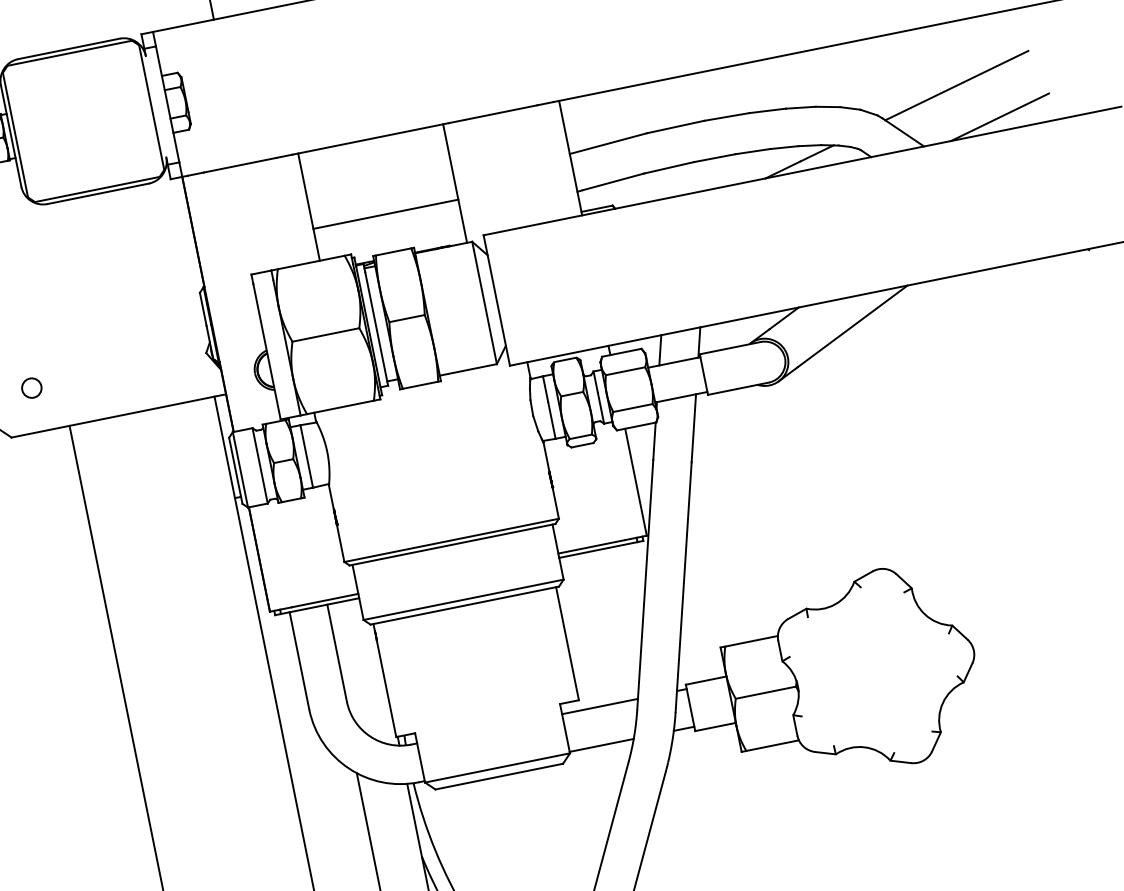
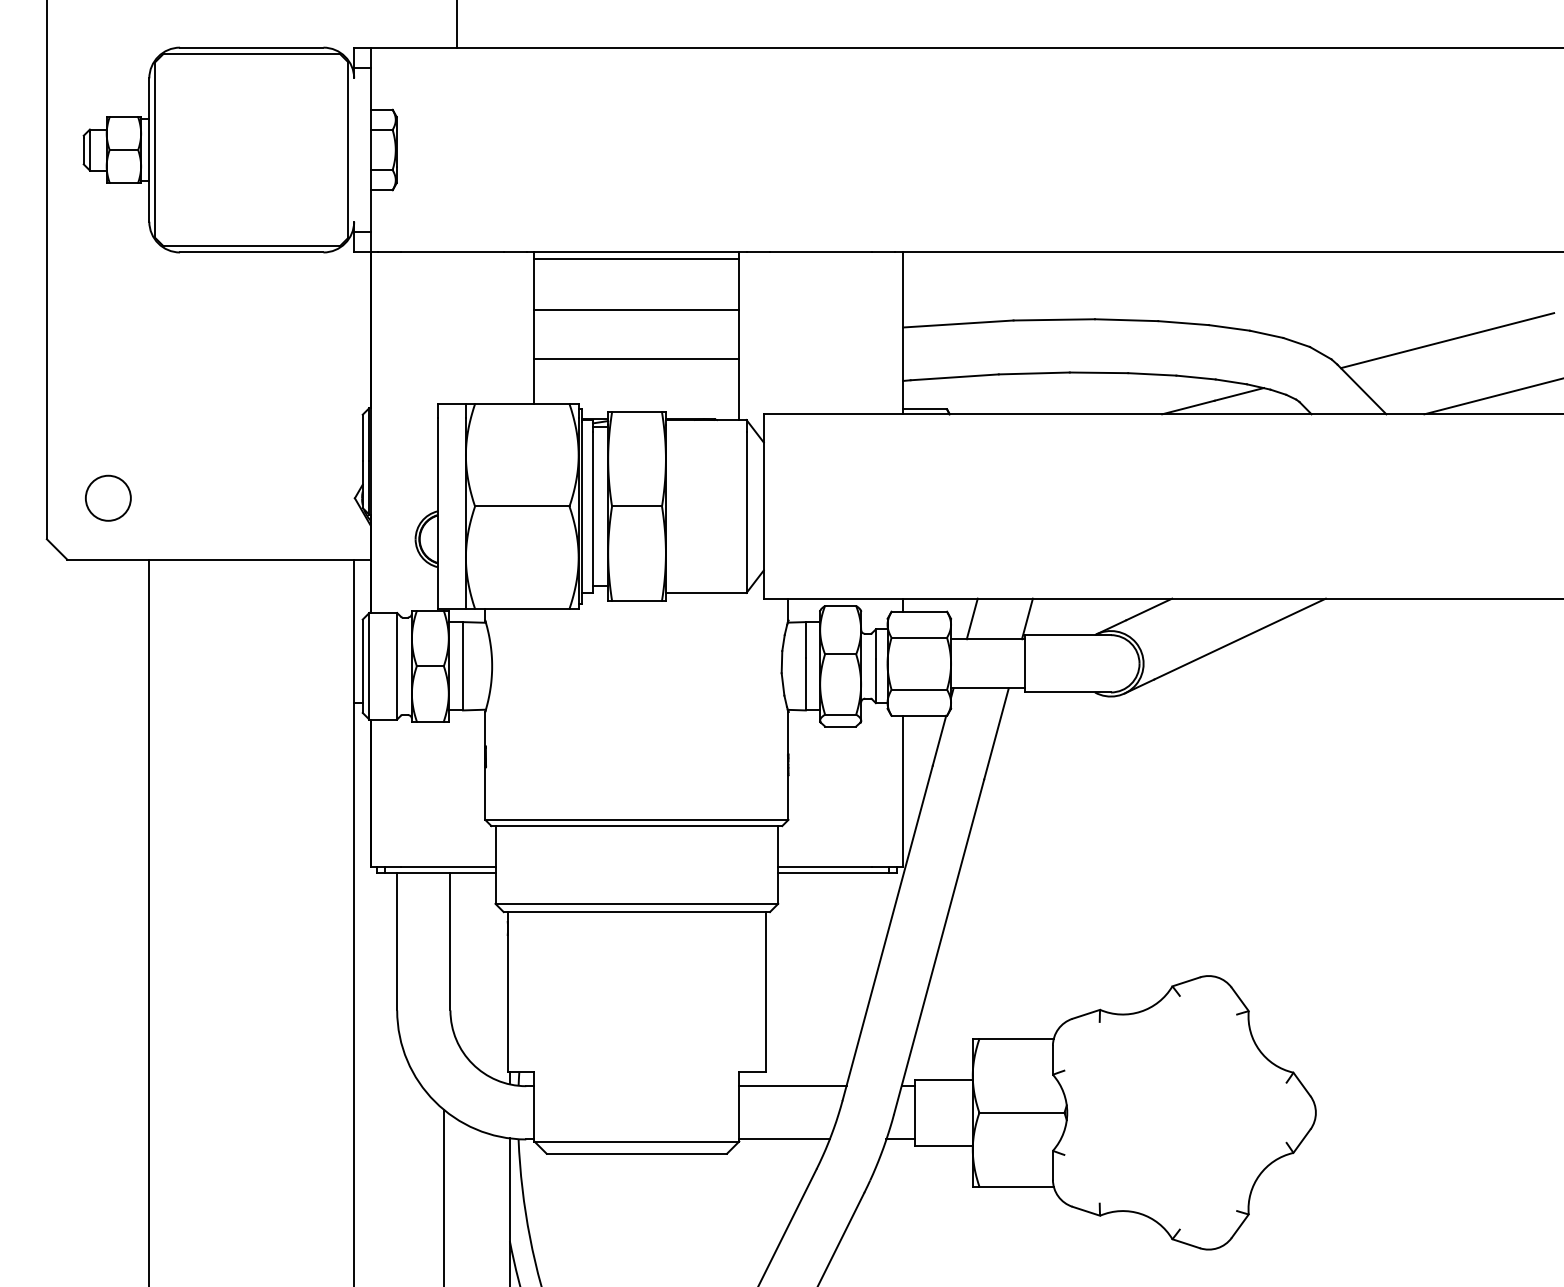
line: (371, 143) -> (636, 258), added
line: (378, 179) -> (636, 309), added
circle: (31, 387) -> (108, 497), size x1.67

